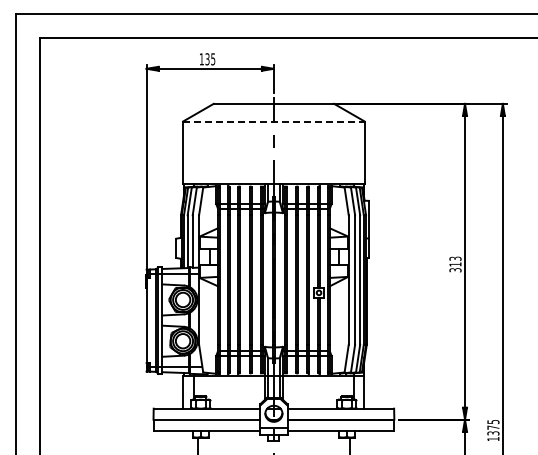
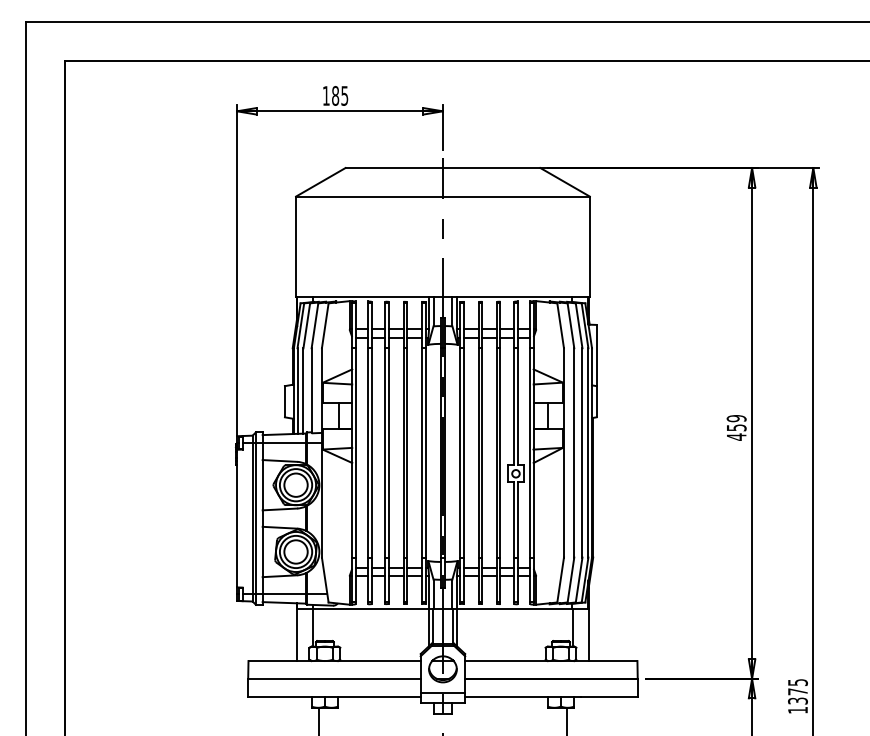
text: (207, 59) -> (335, 96), 135 -> 185
line: (273, 121) -> (442, 196), dashed -> solid
text: (455, 264) -> (736, 427), 313 -> 459

